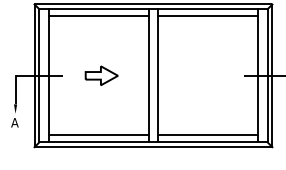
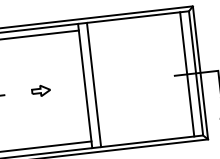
line: (208, 16) -> (134, 24), removed
part: (101, 75) -> (41, 90), size x0.6
line: (208, 135) -> (147, 135), removed

